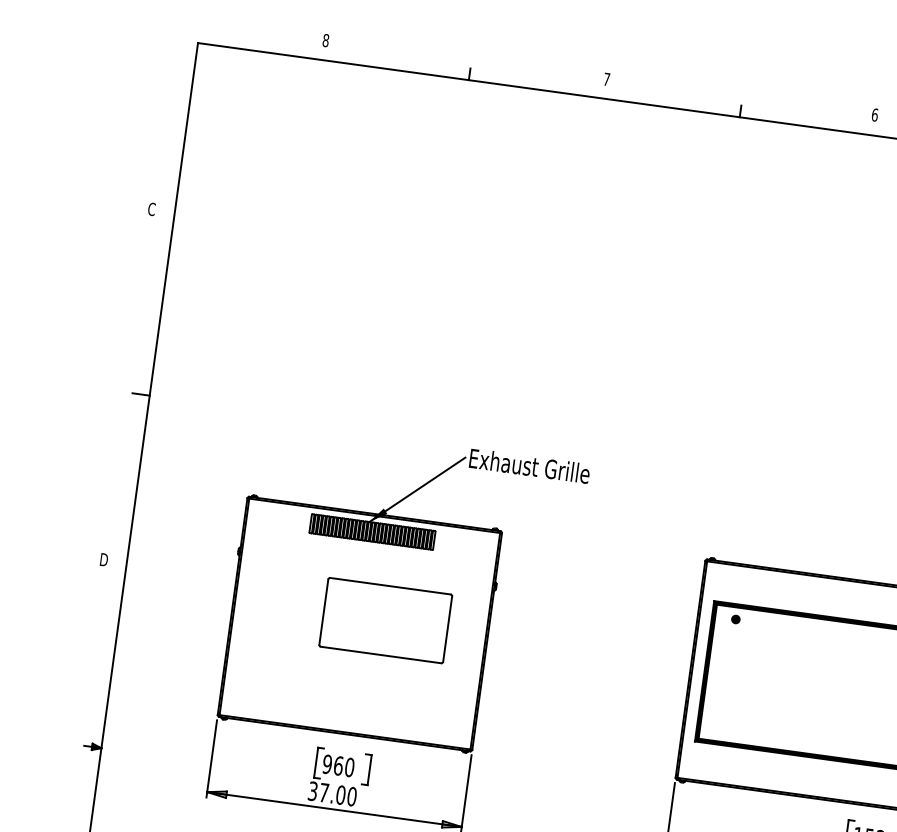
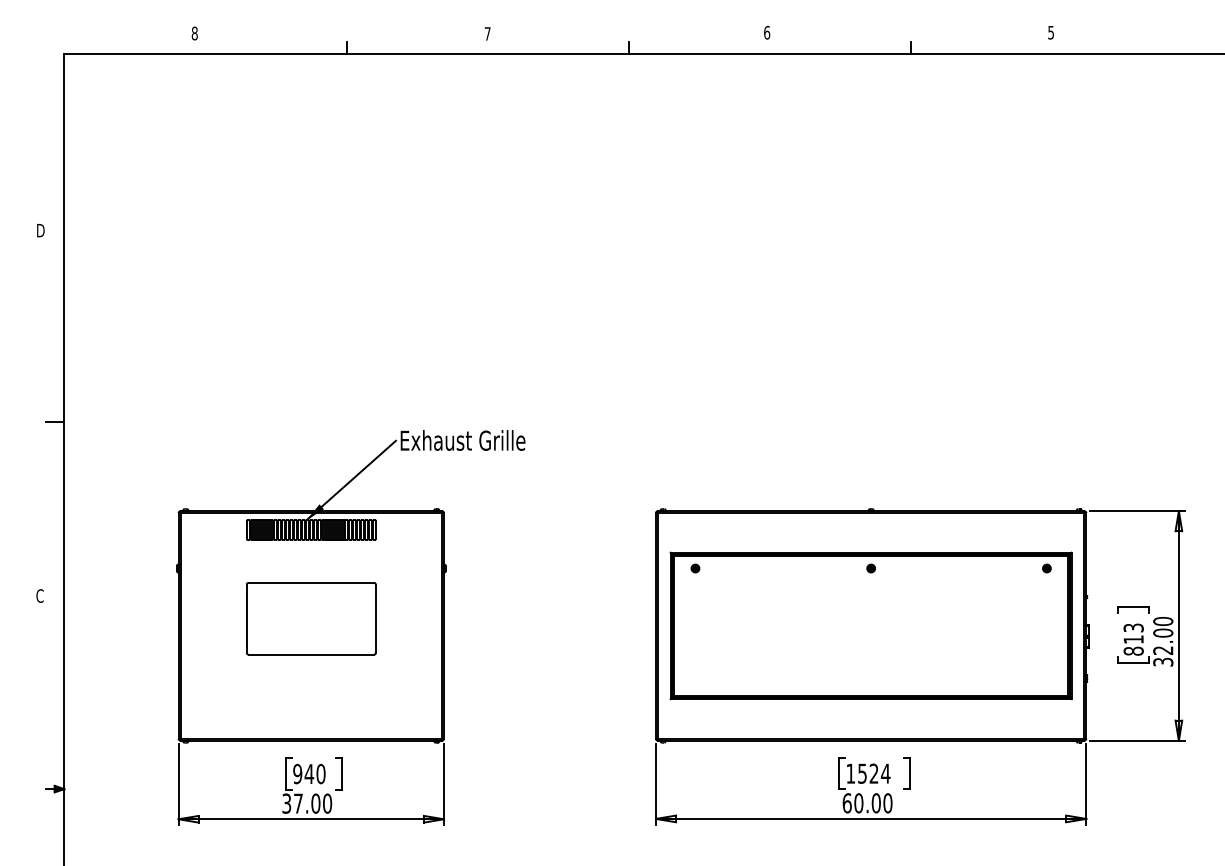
text: (152, 209) -> (40, 230), C -> D
text: (104, 559) -> (40, 595), D -> C
part: (385, 620) -> (311, 618), moved
text: (338, 765) -> (309, 773), 960 -> 940

